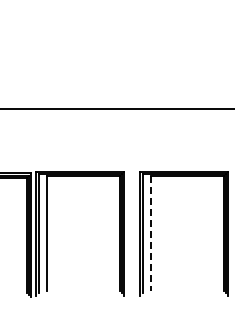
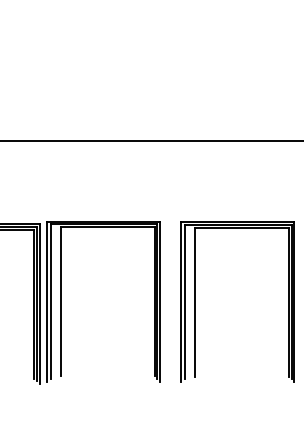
line: (150, 233) -> (194, 301), dashed -> solid

